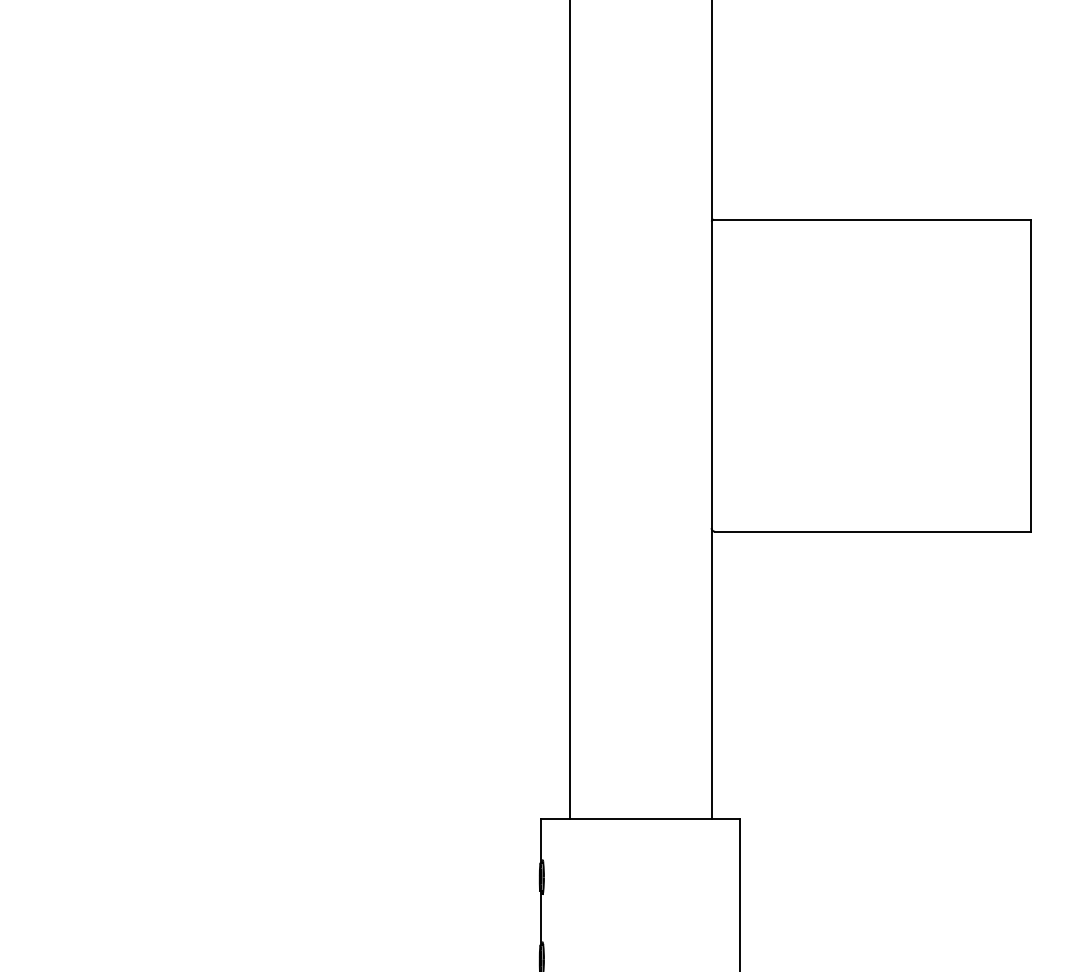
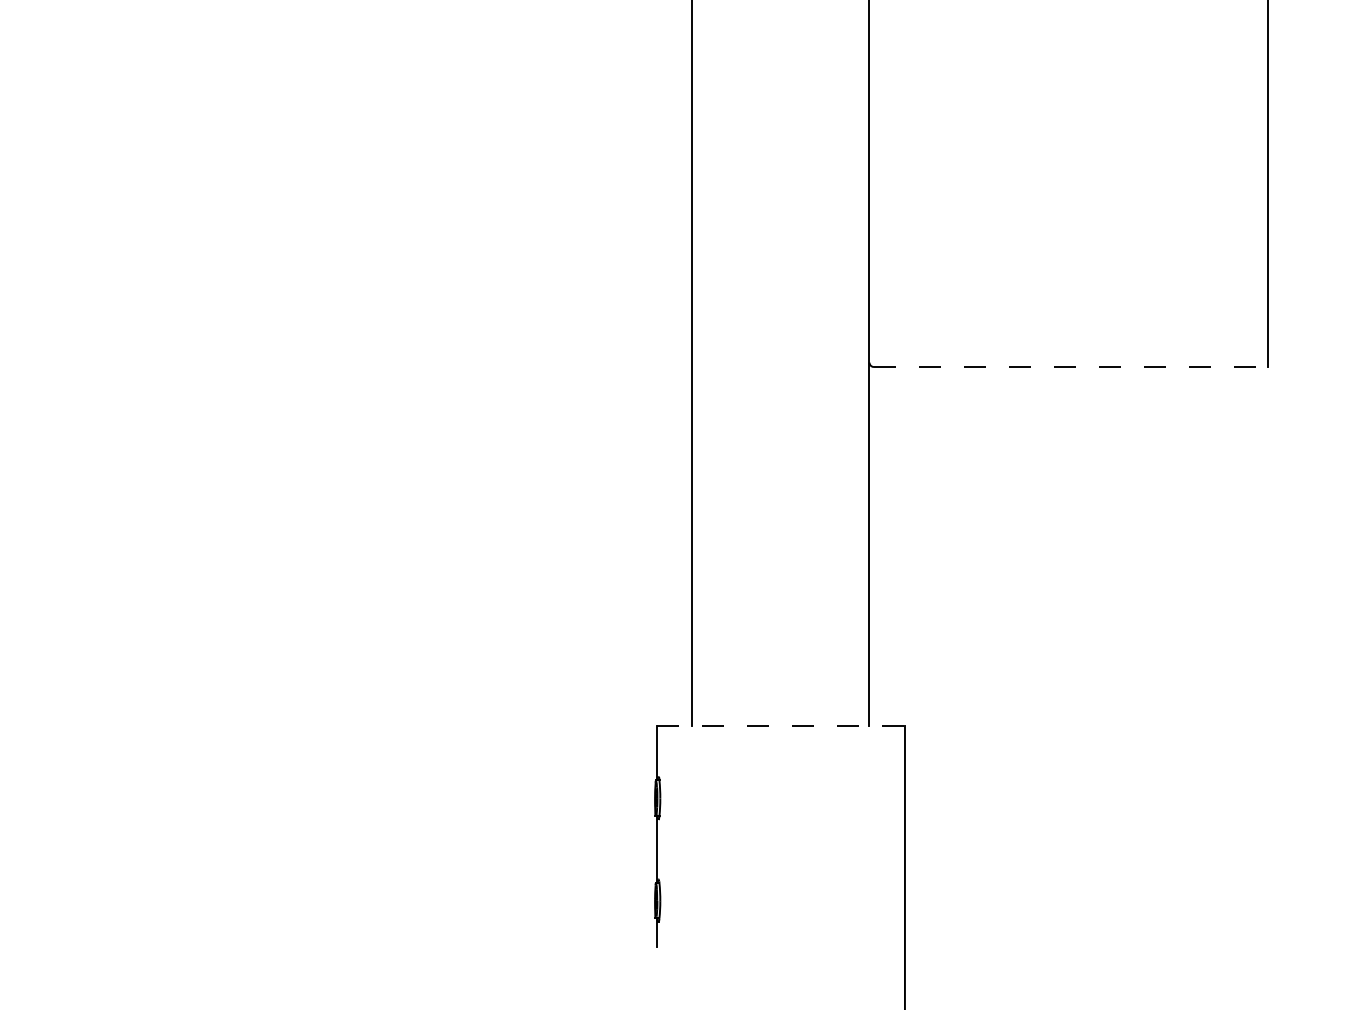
line: (872, 531) -> (1070, 366), solid -> dashed
line: (641, 819) -> (782, 726), solid -> dashed

